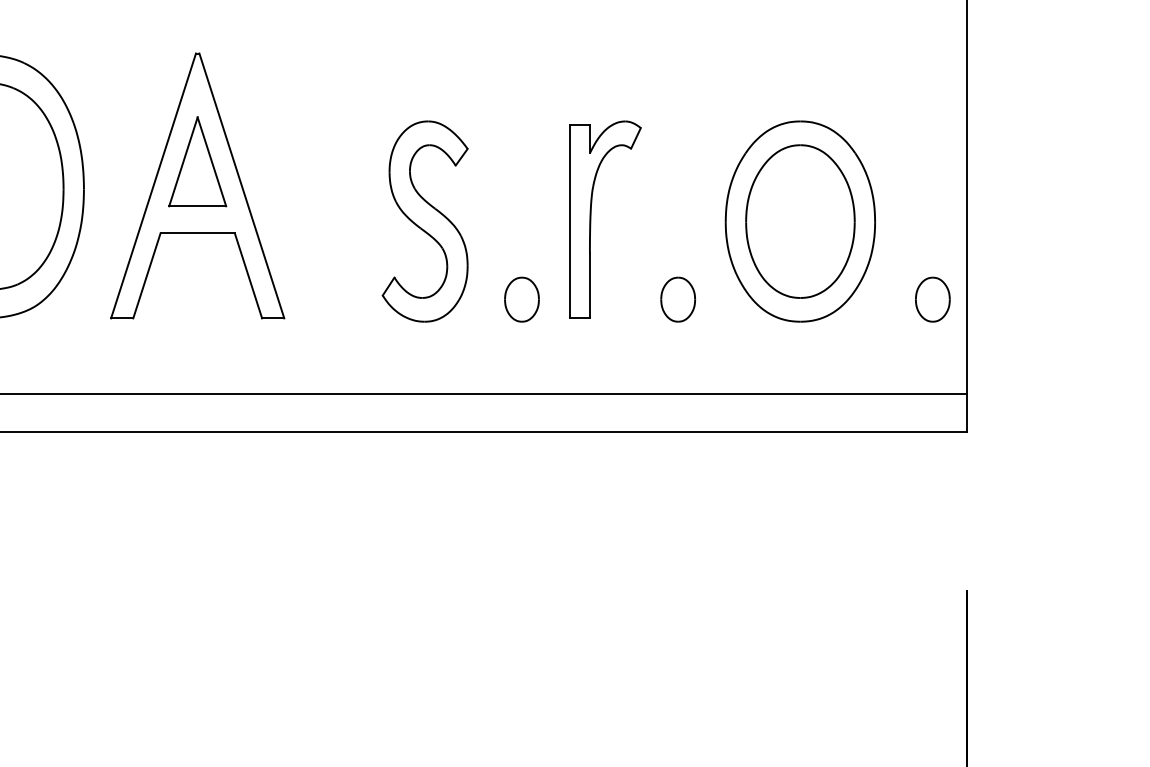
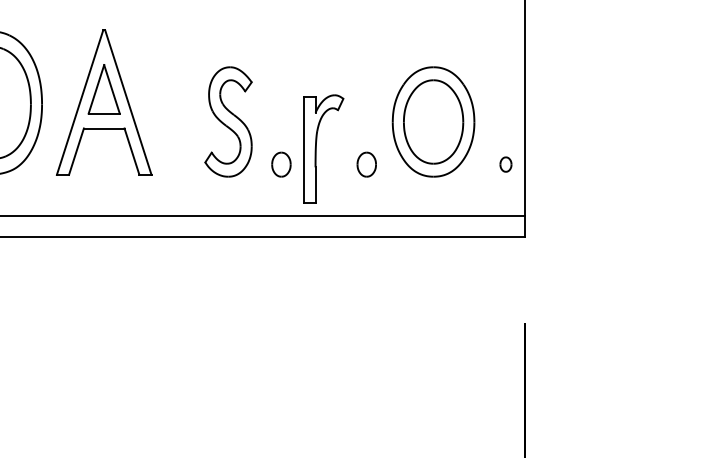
part: (591, 218) -> (316, 148), moved
part: (932, 299) -> (505, 164), size x0.6

